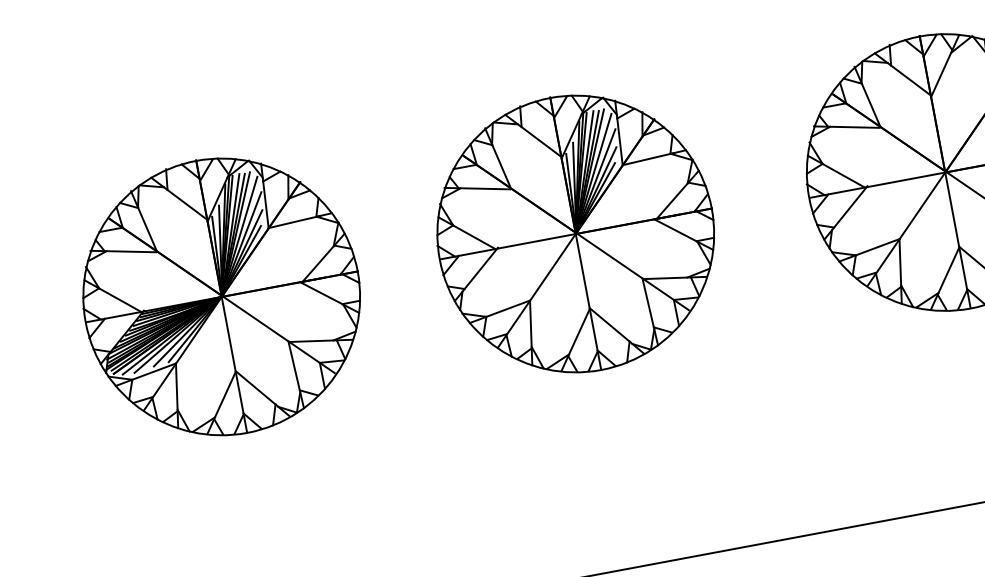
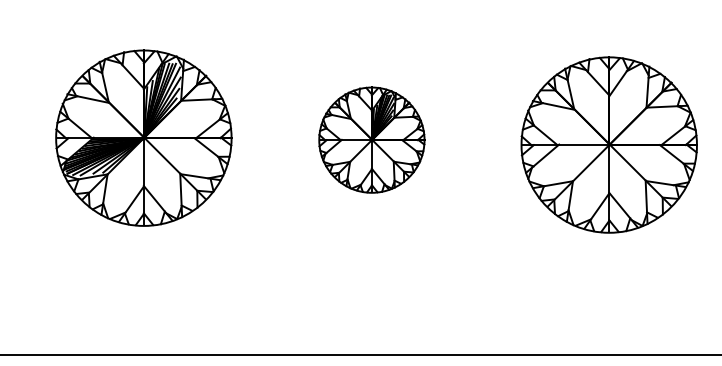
part: (575, 232) -> (371, 139), size x0.6

